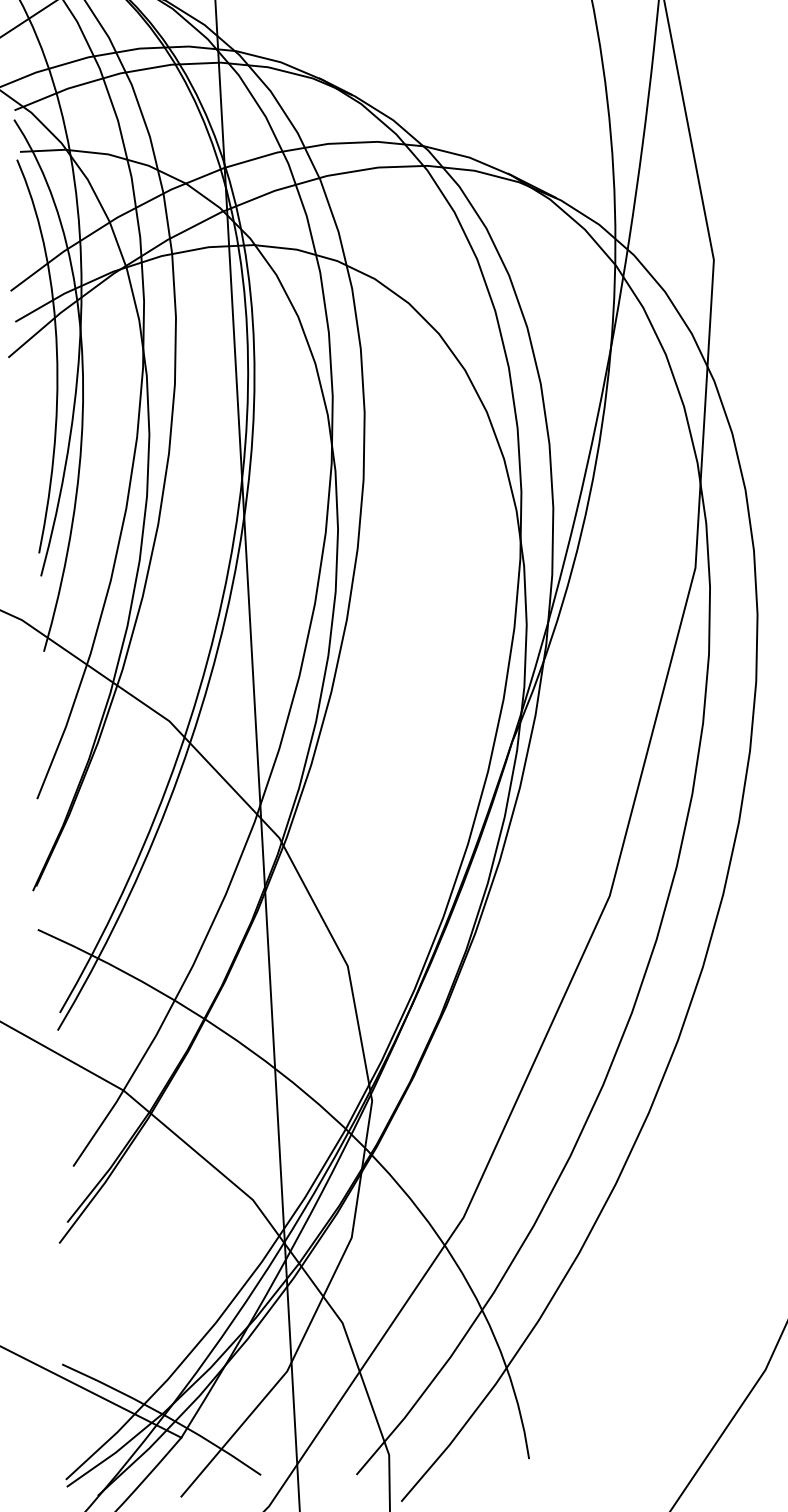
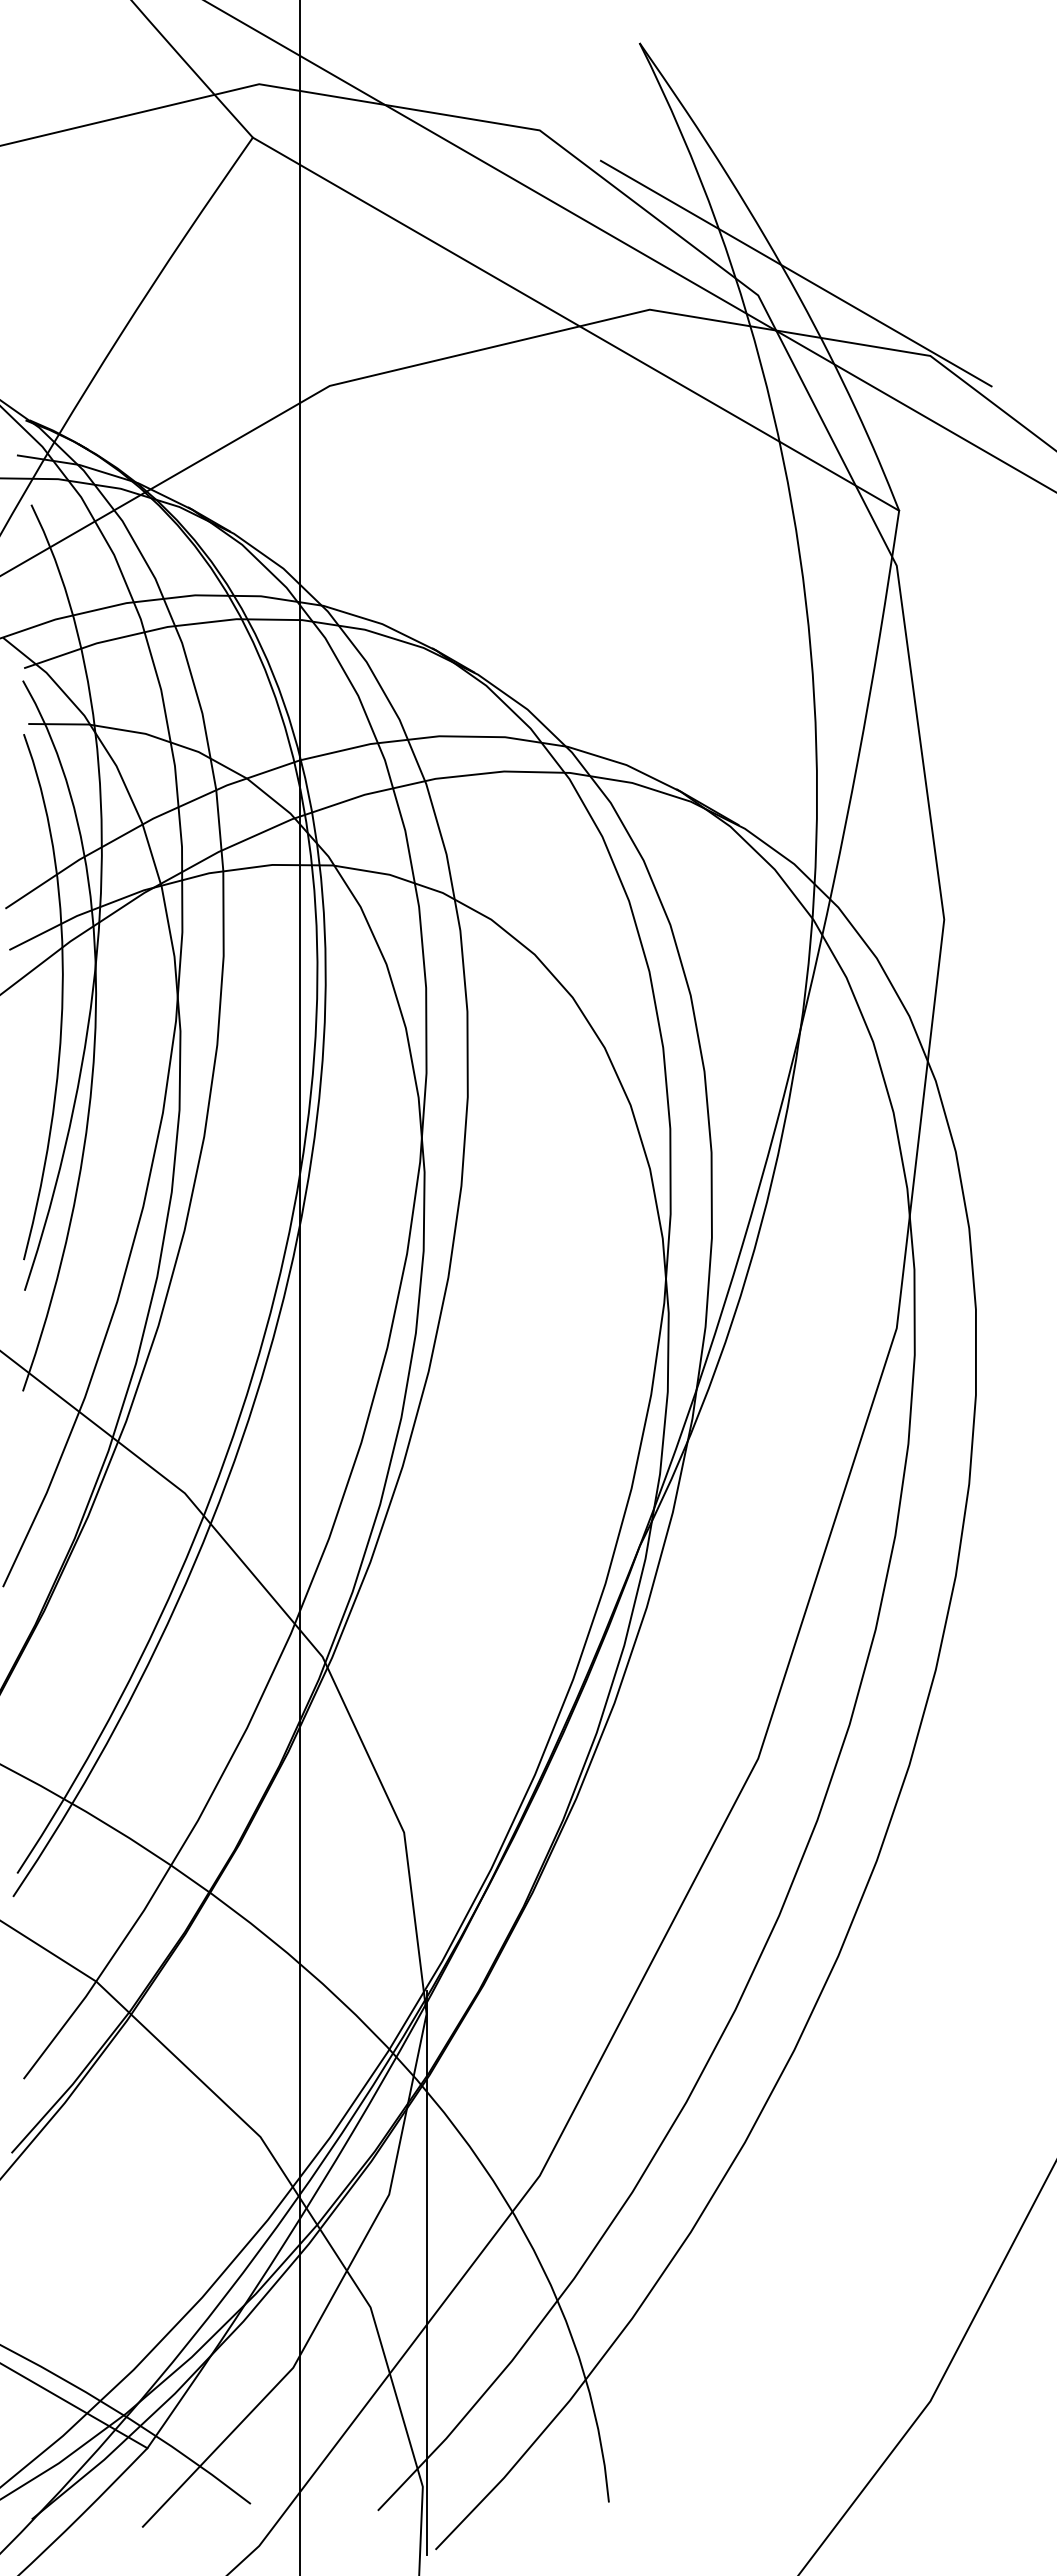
line: (383, 1295) -> (427, 2273), added

